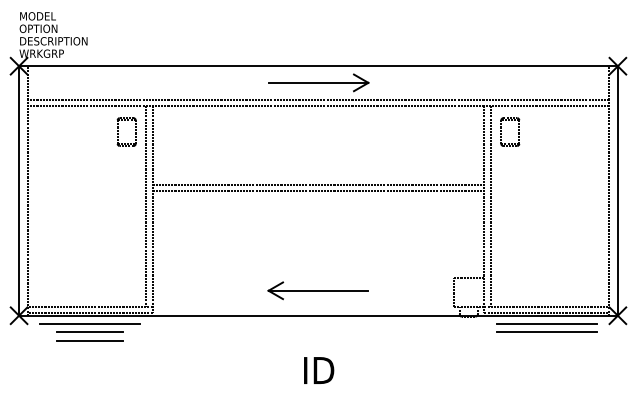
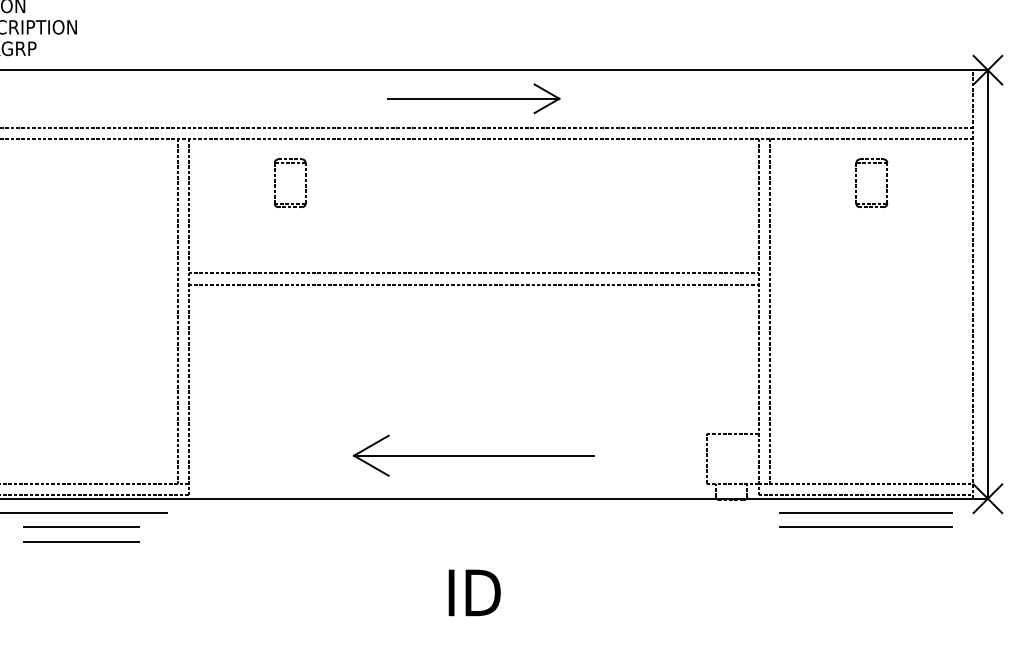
part: (518, 130) -> (885, 180), moved
part: (118, 131) -> (276, 182), moved
part: (317, 290) -> (471, 455), size x1.4

